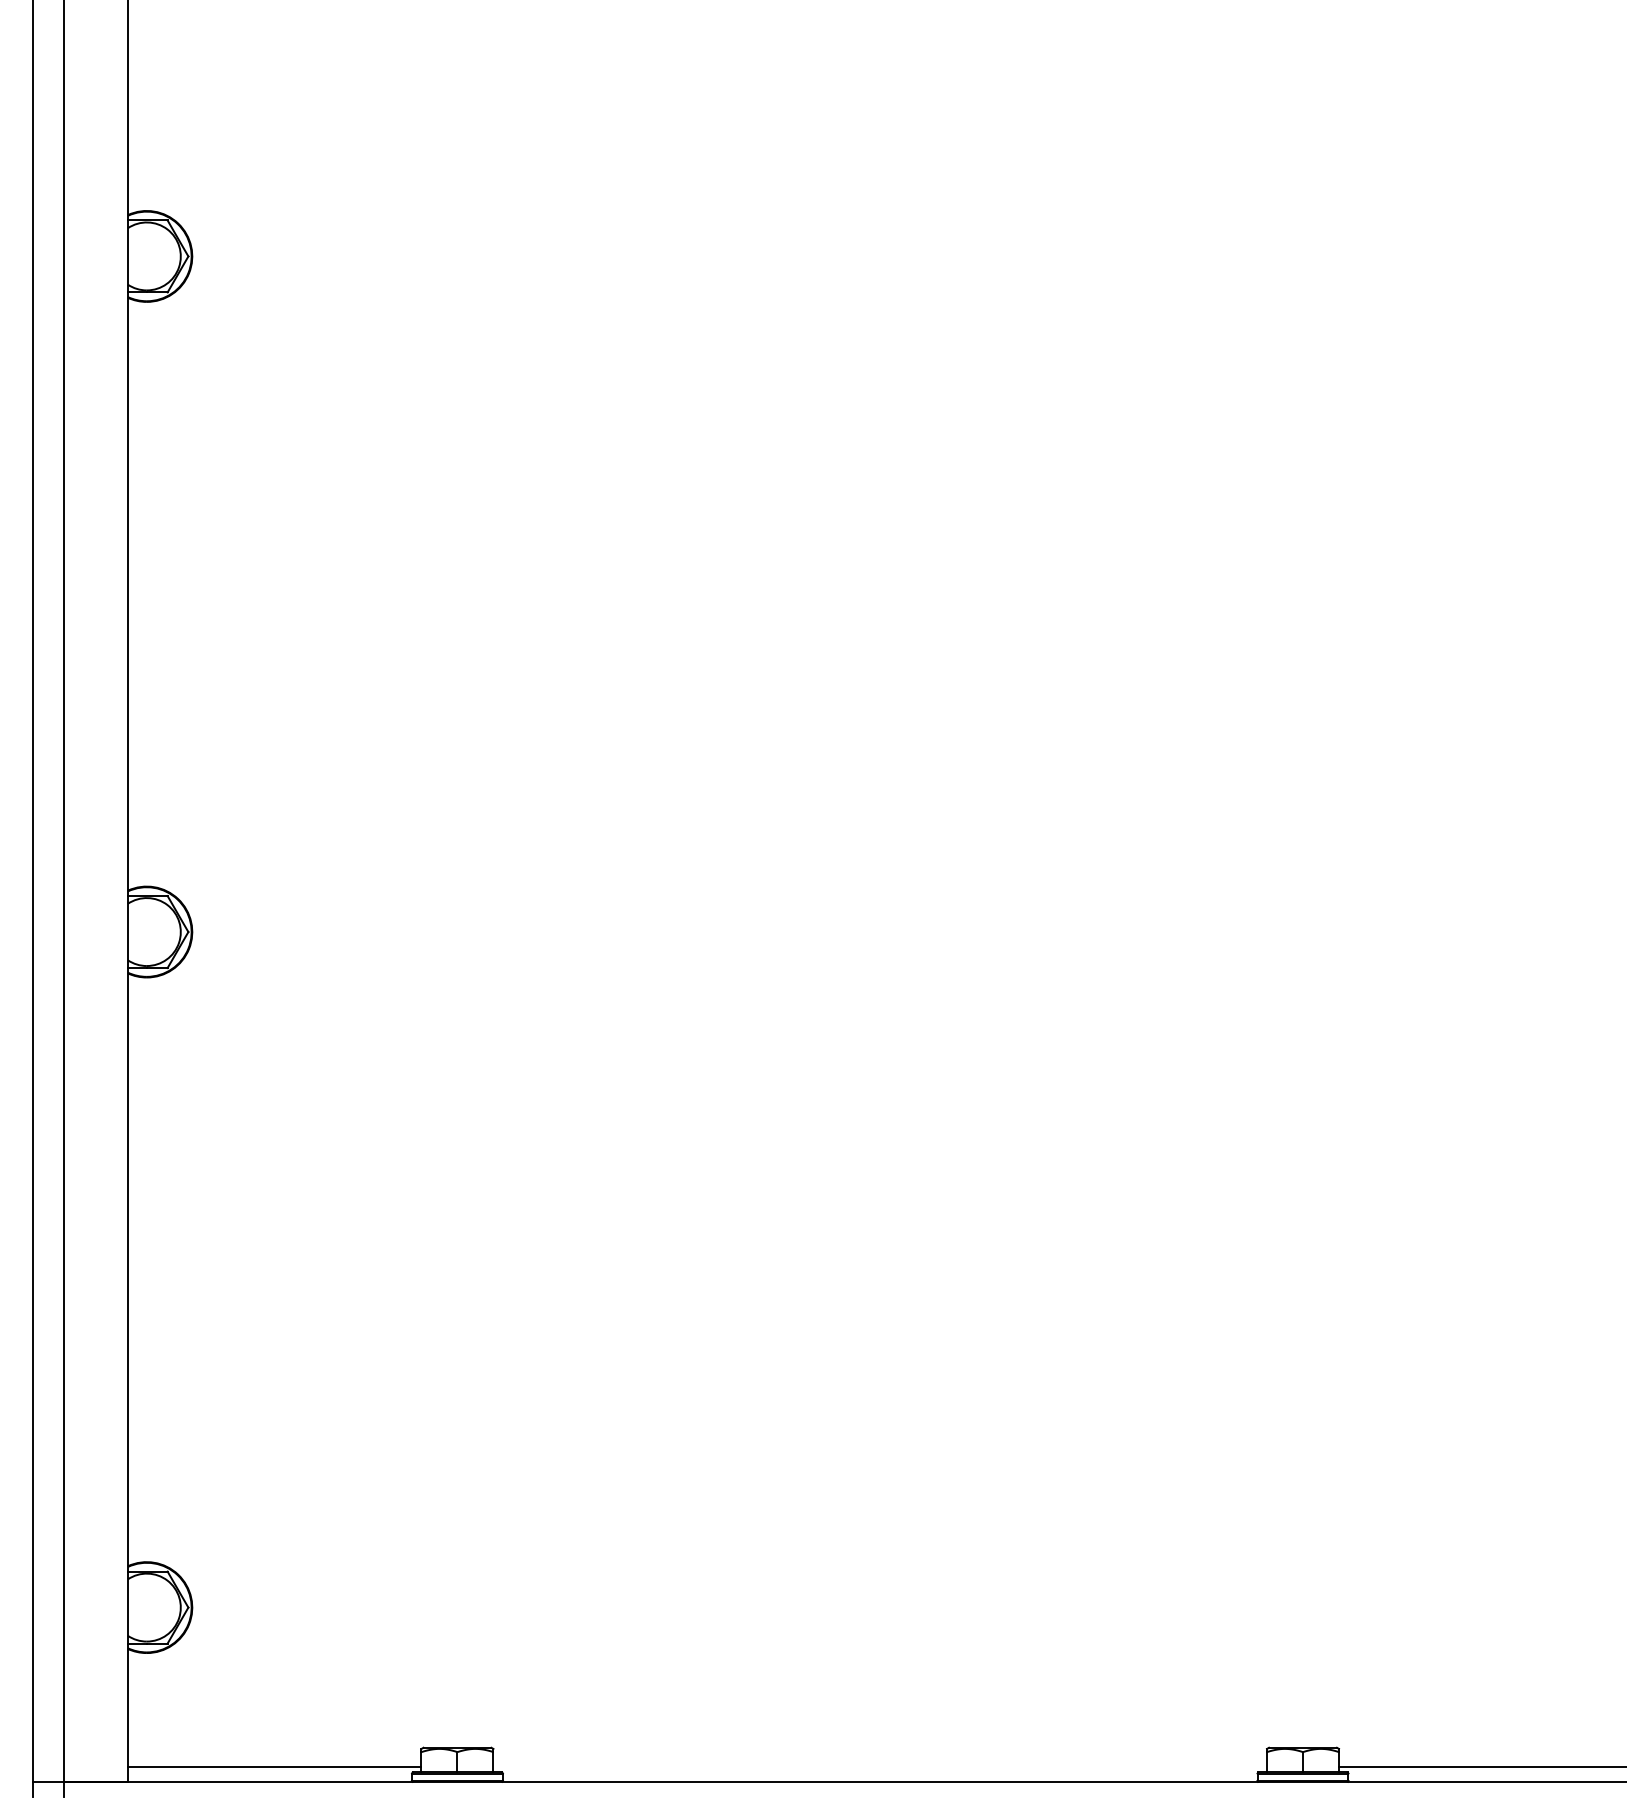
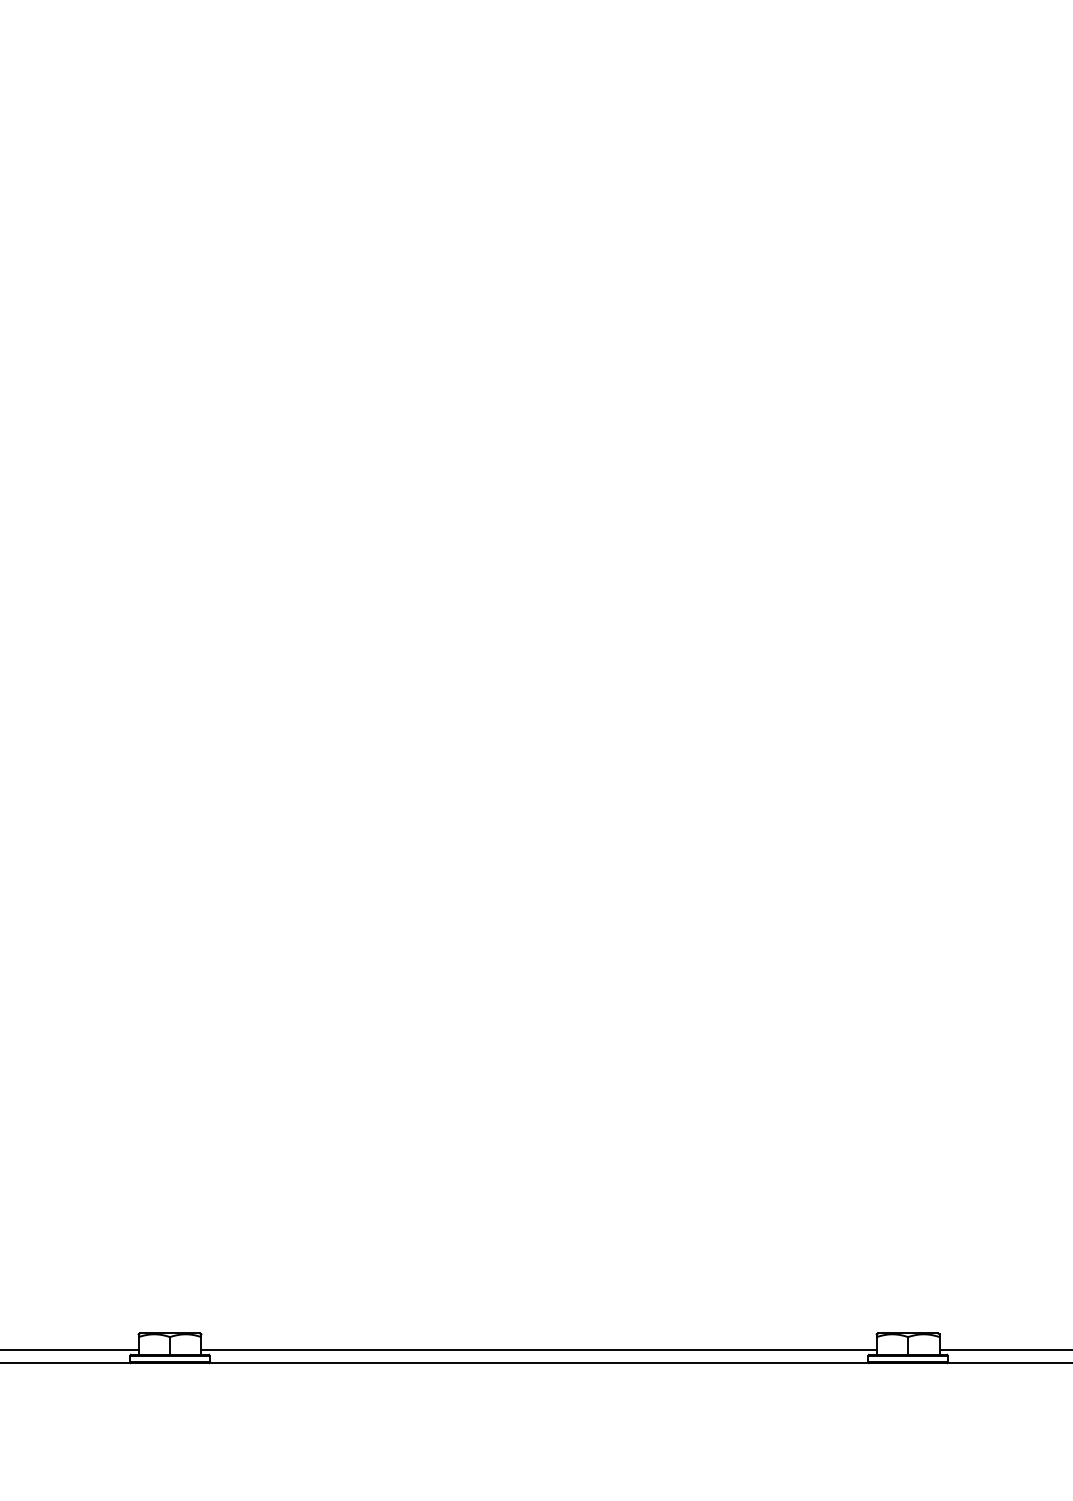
line: (880, 1766) -> (539, 1349), added

